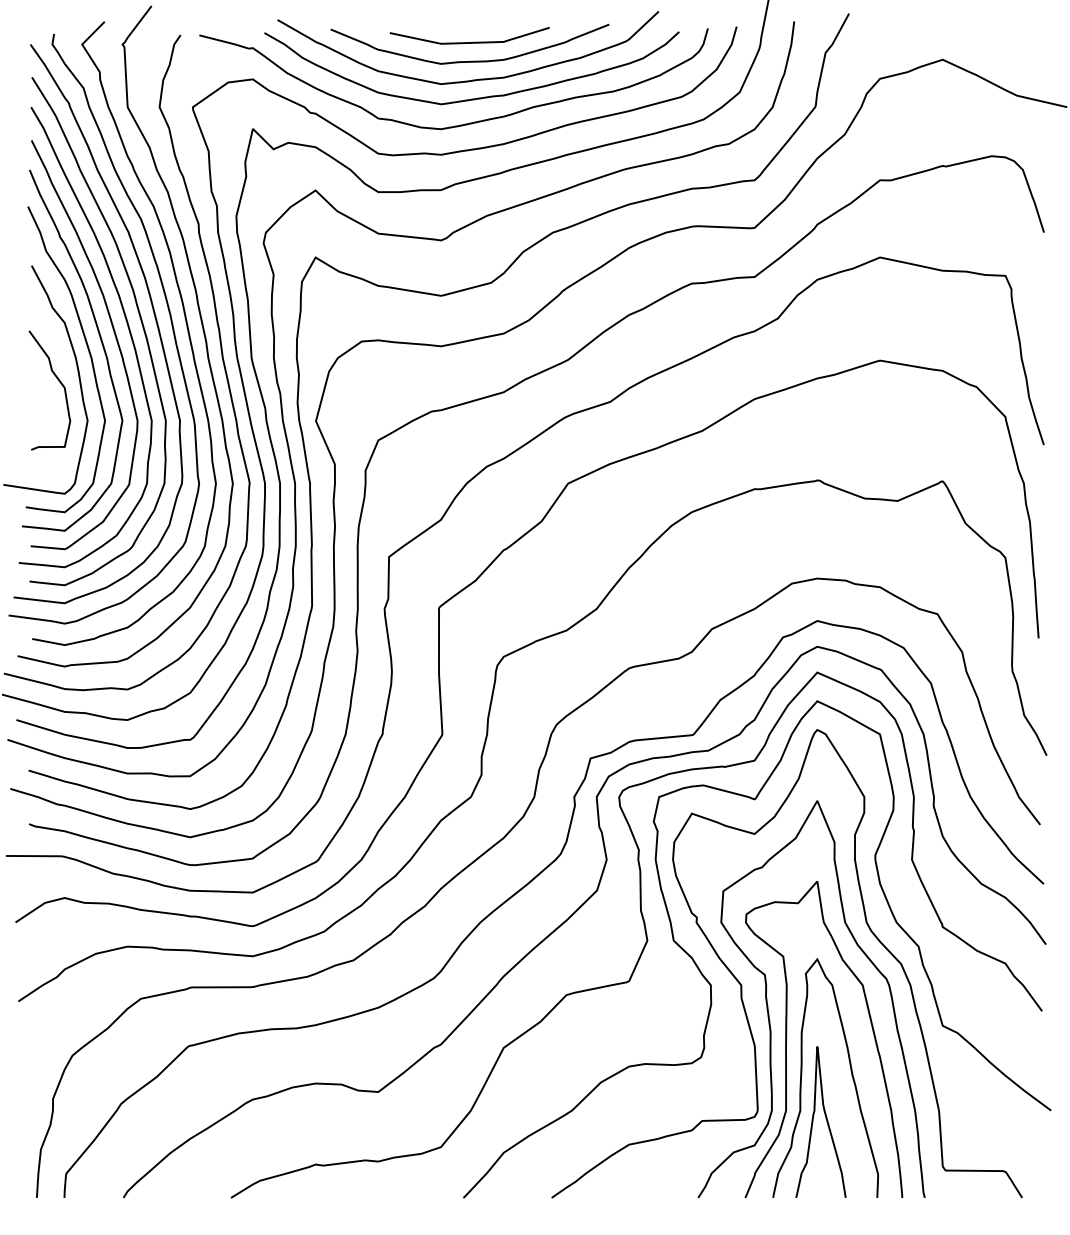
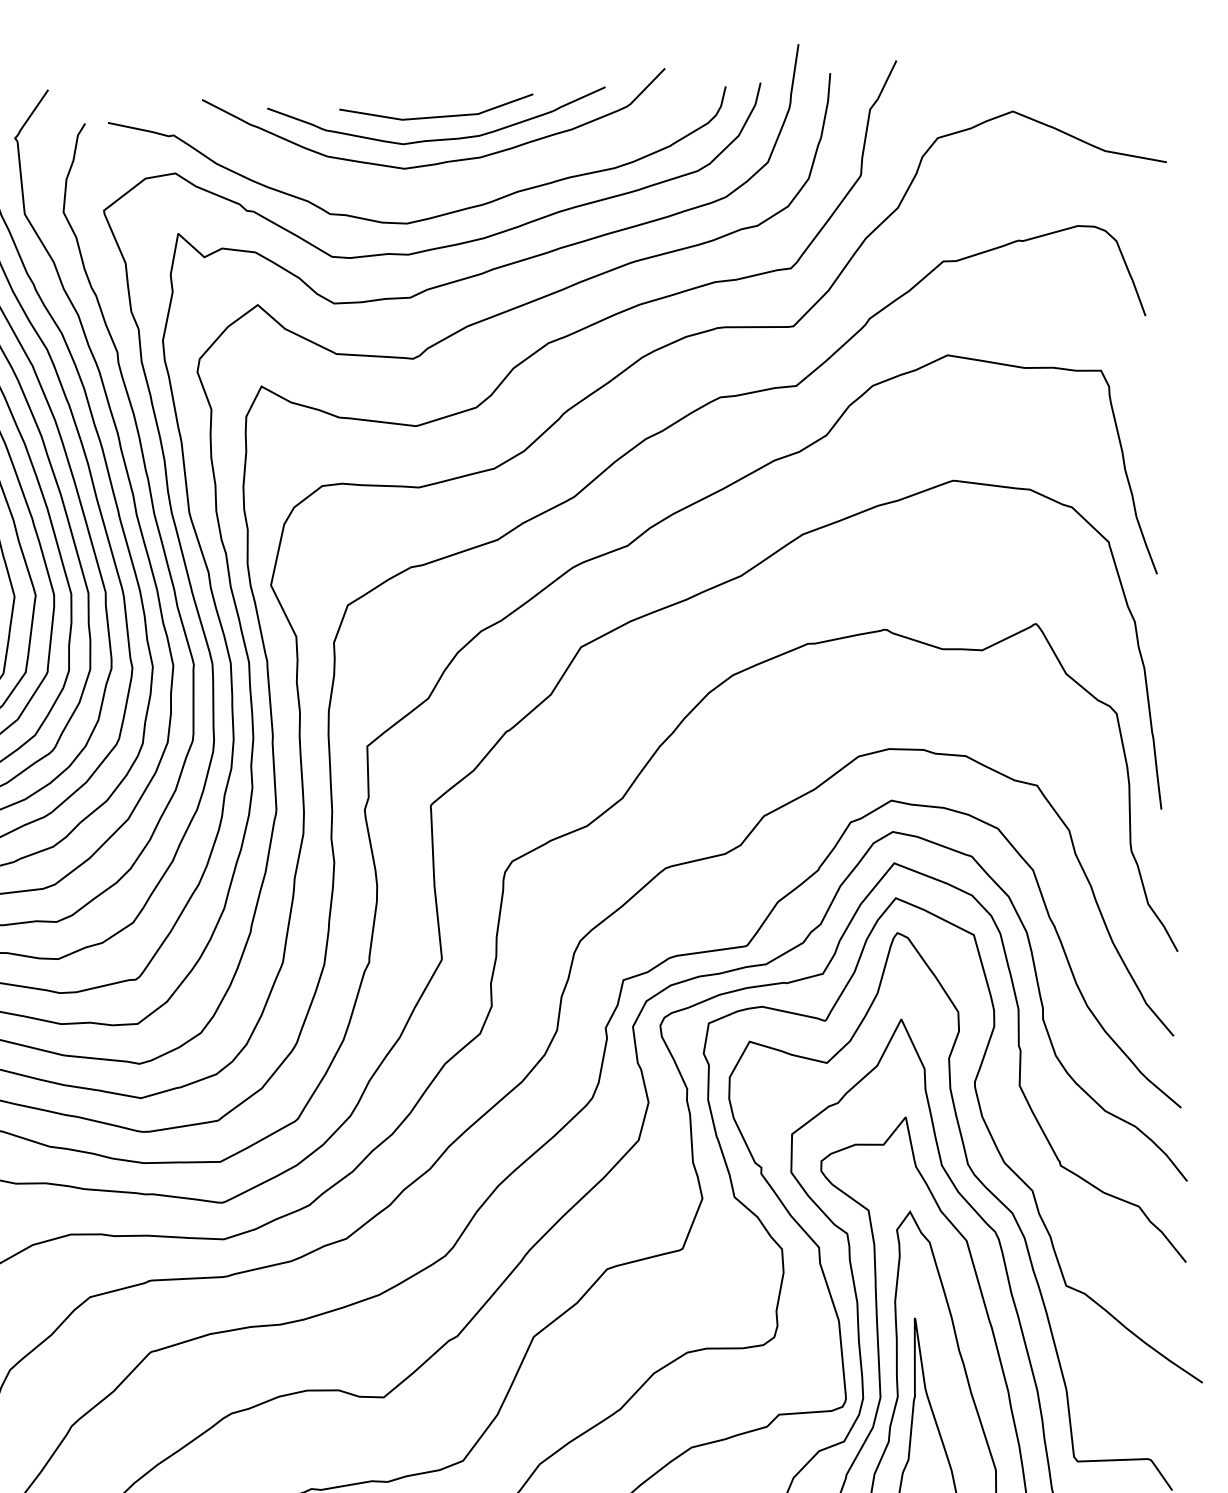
curve: (477, 97) -> (449, 183), removed

